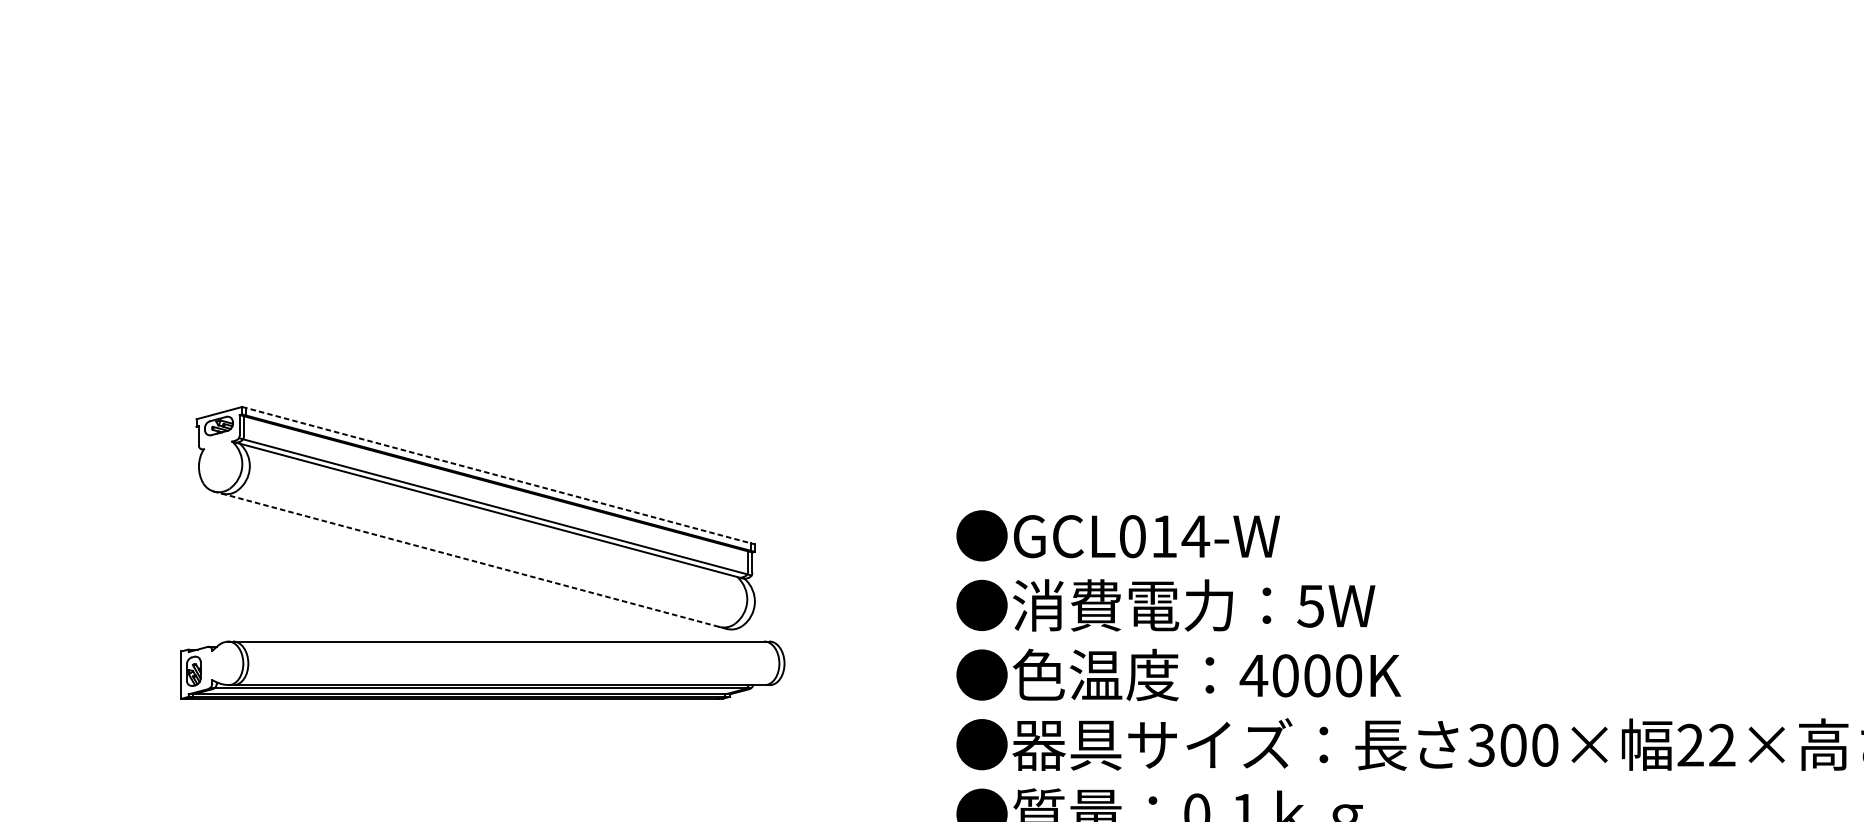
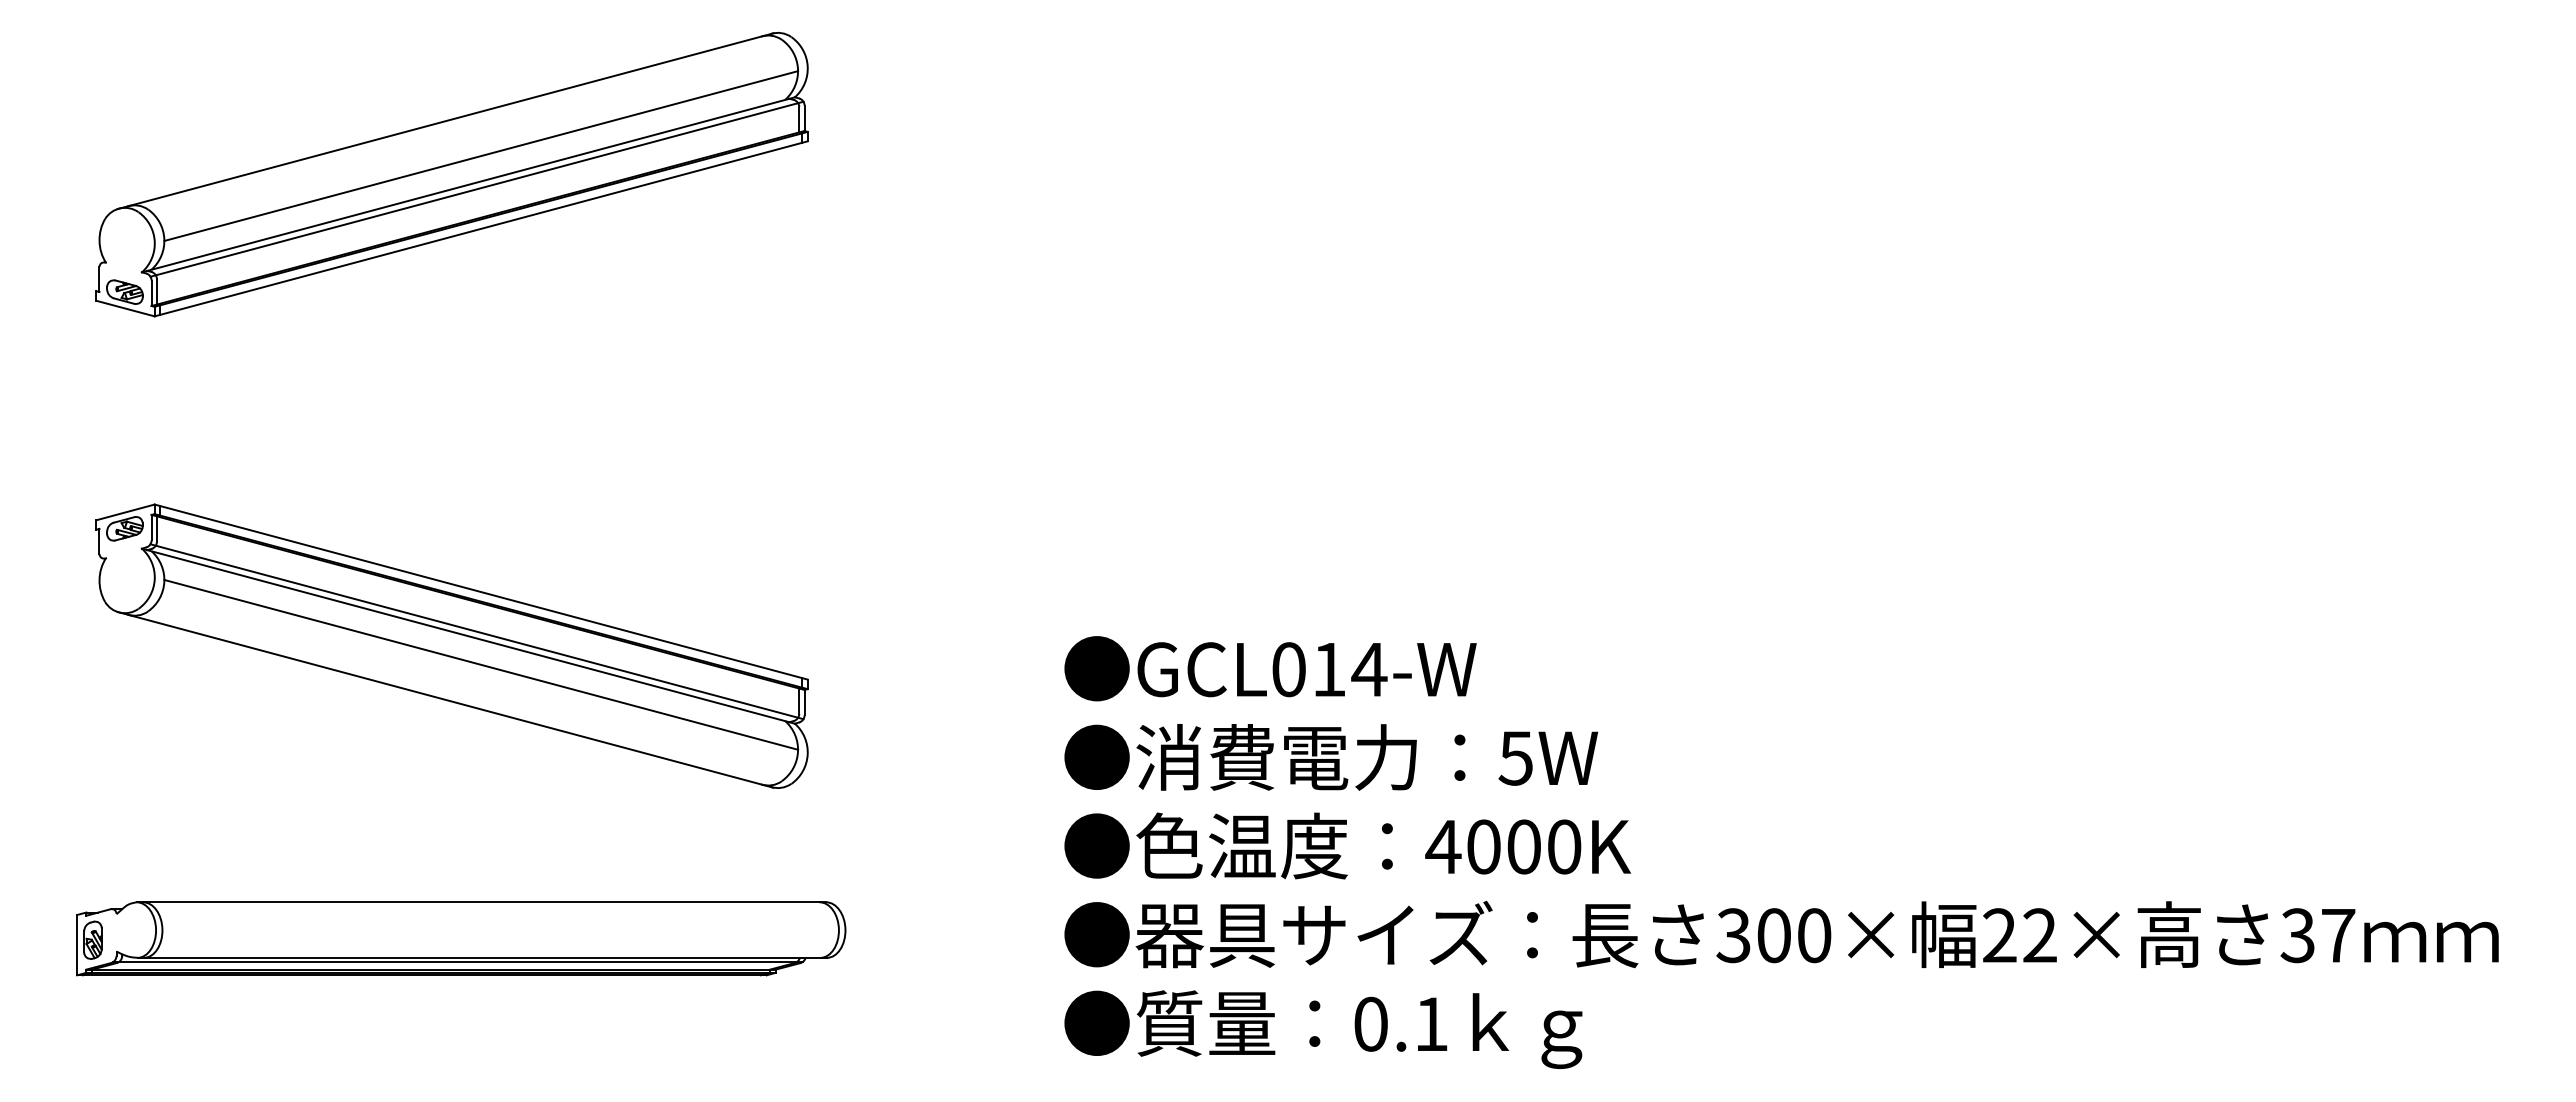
part: (475, 147) -> (451, 174), added
line: (498, 476) -> (481, 592), dashed -> solid
line: (498, 532) -> (481, 664), added
line: (470, 560) -> (445, 699), dashed -> solid
part: (483, 669) -> (461, 938), moved

